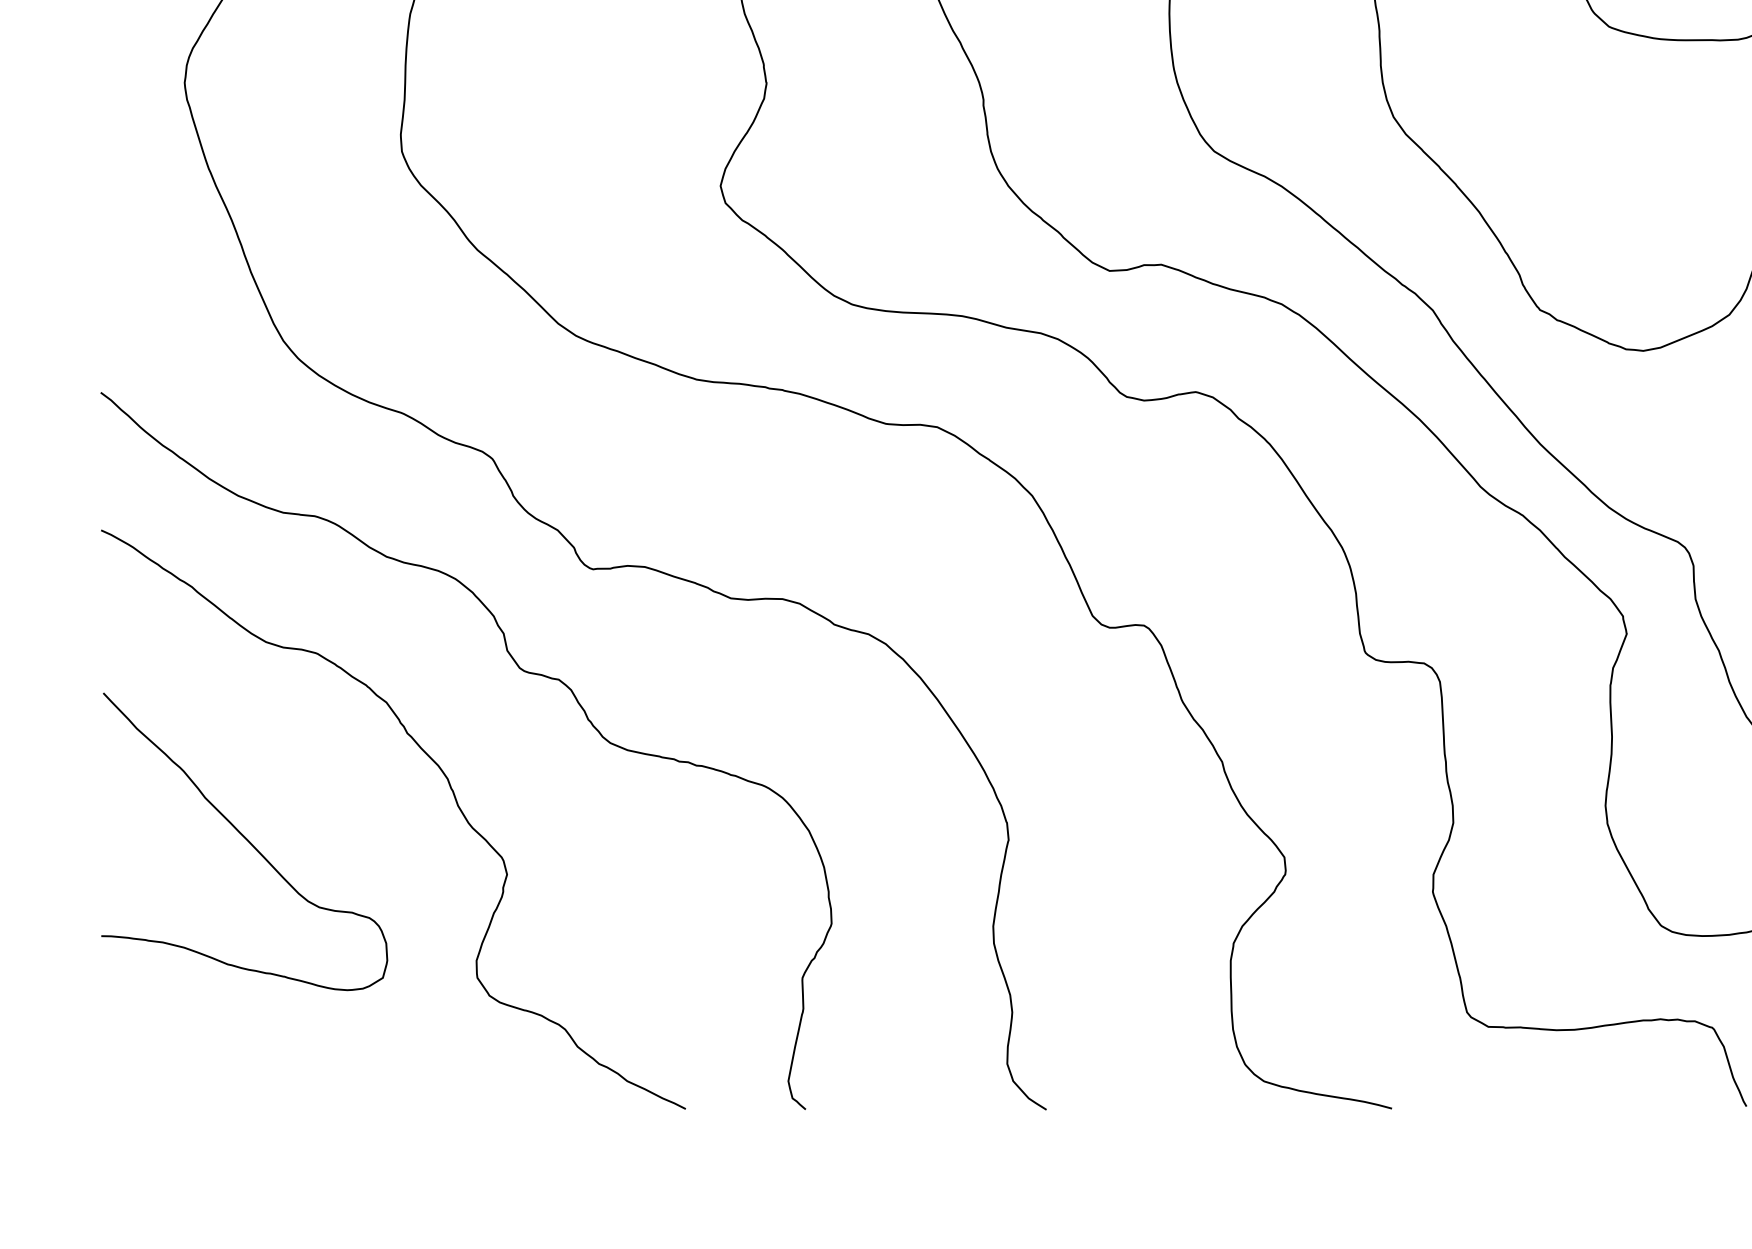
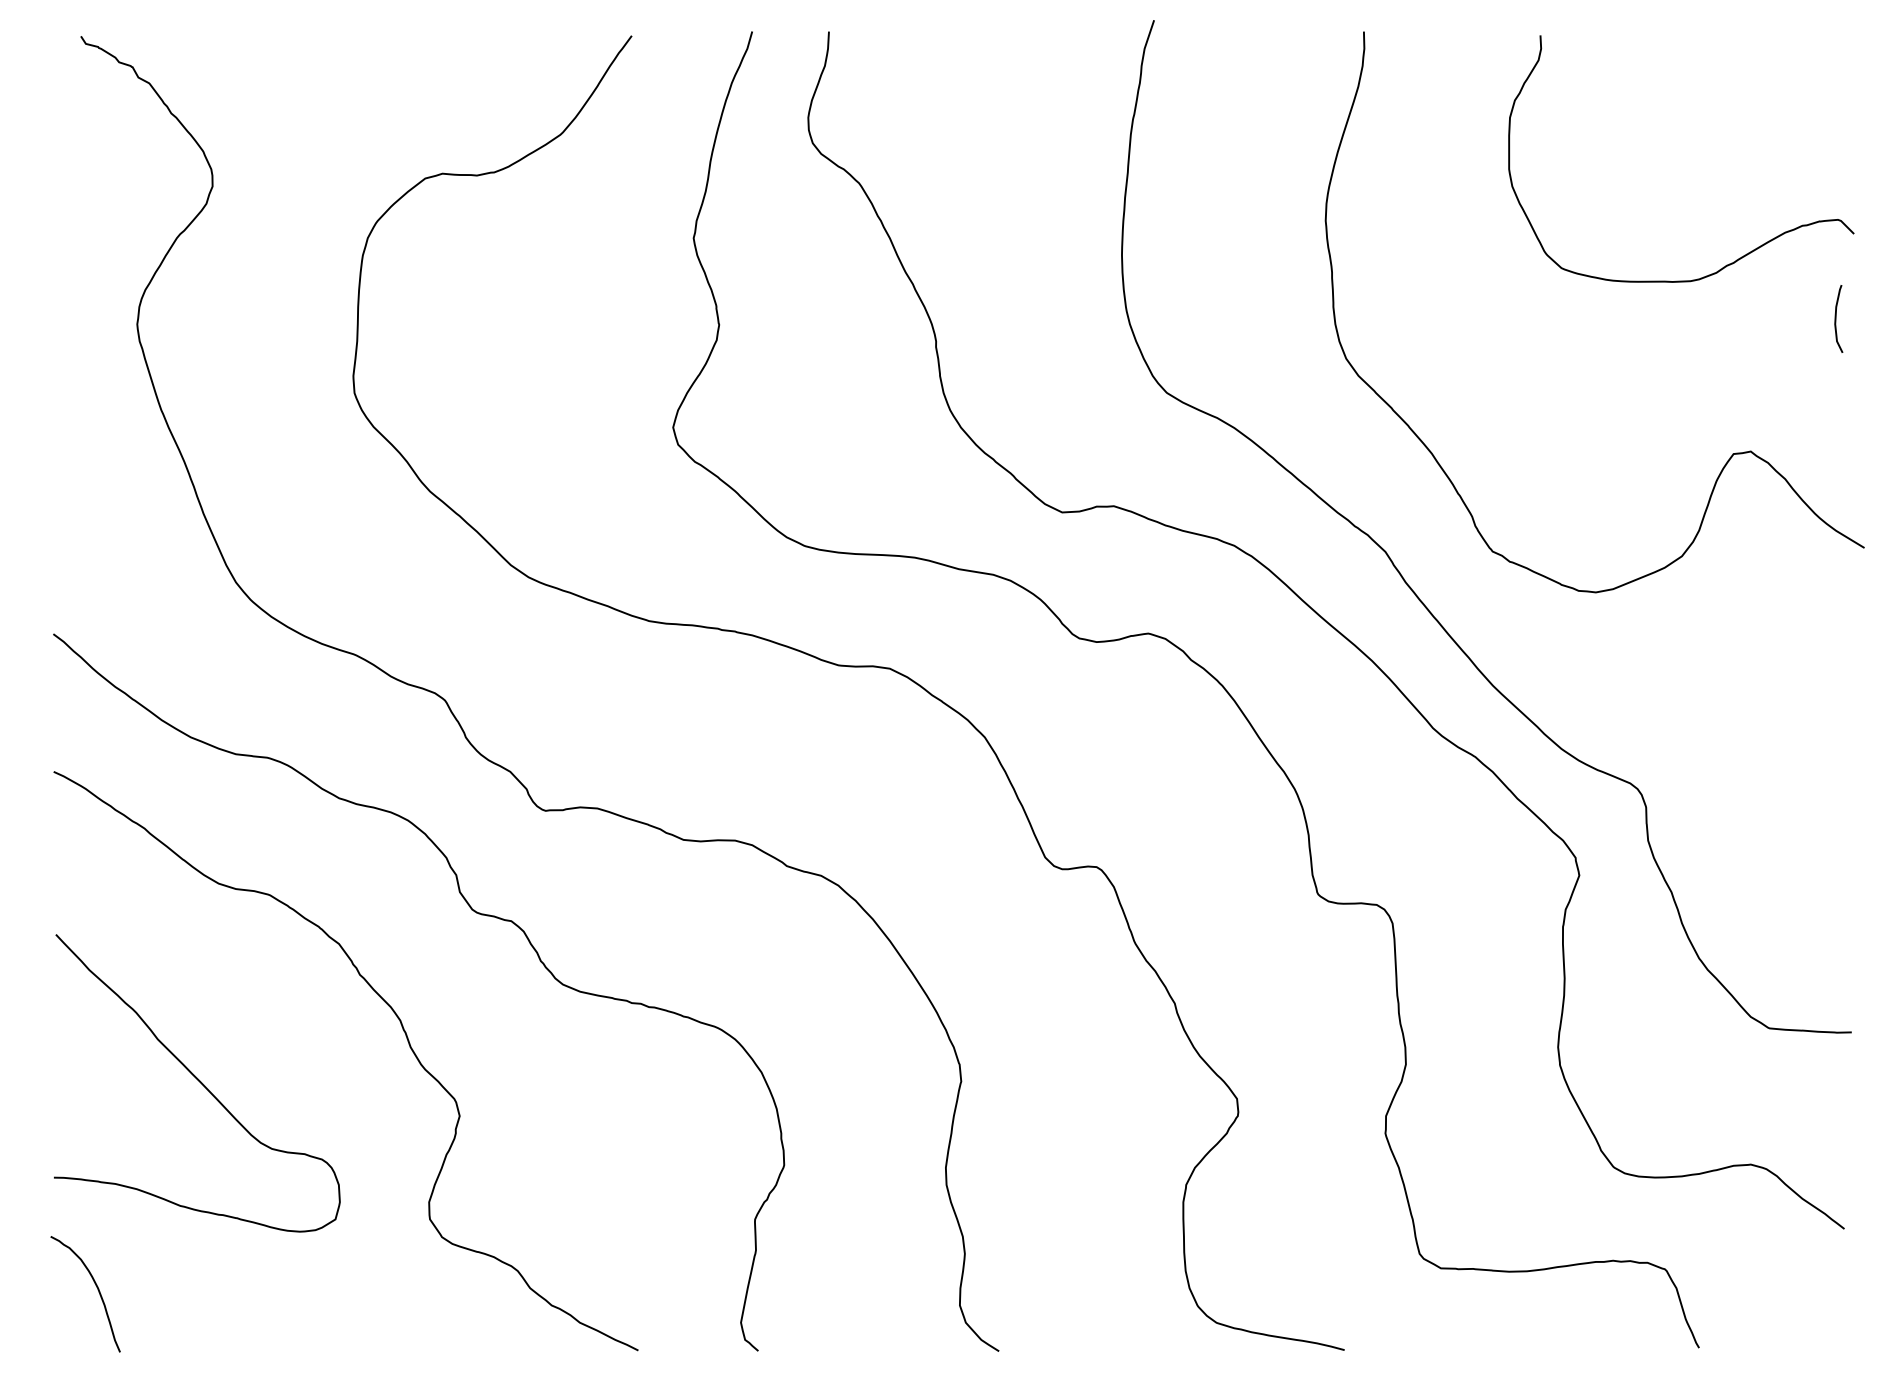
curve: (144, 1048) -> (97, 1290), added

